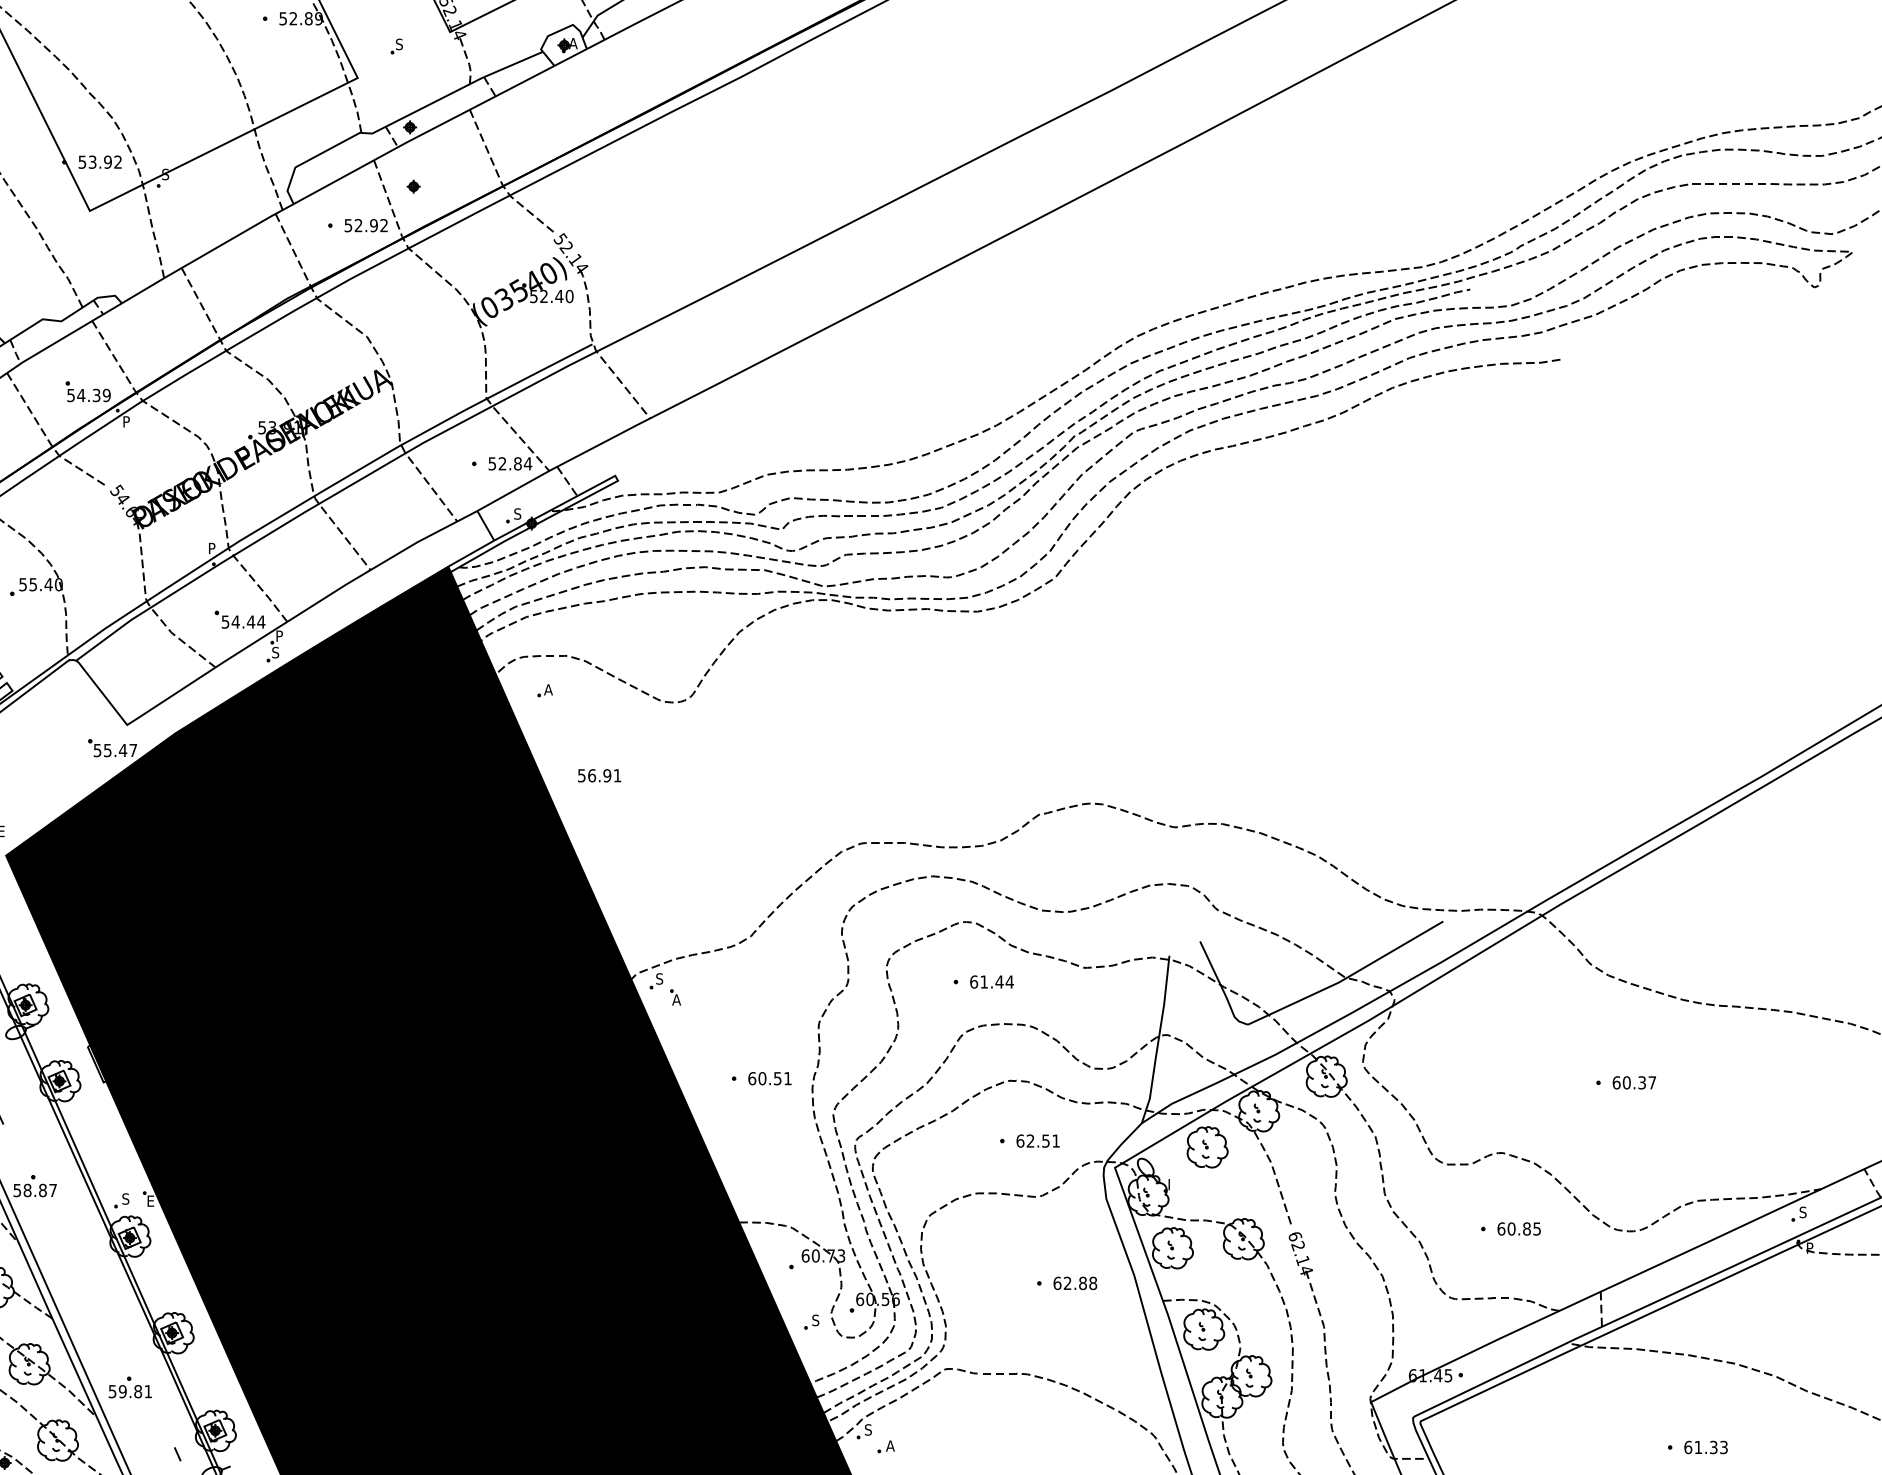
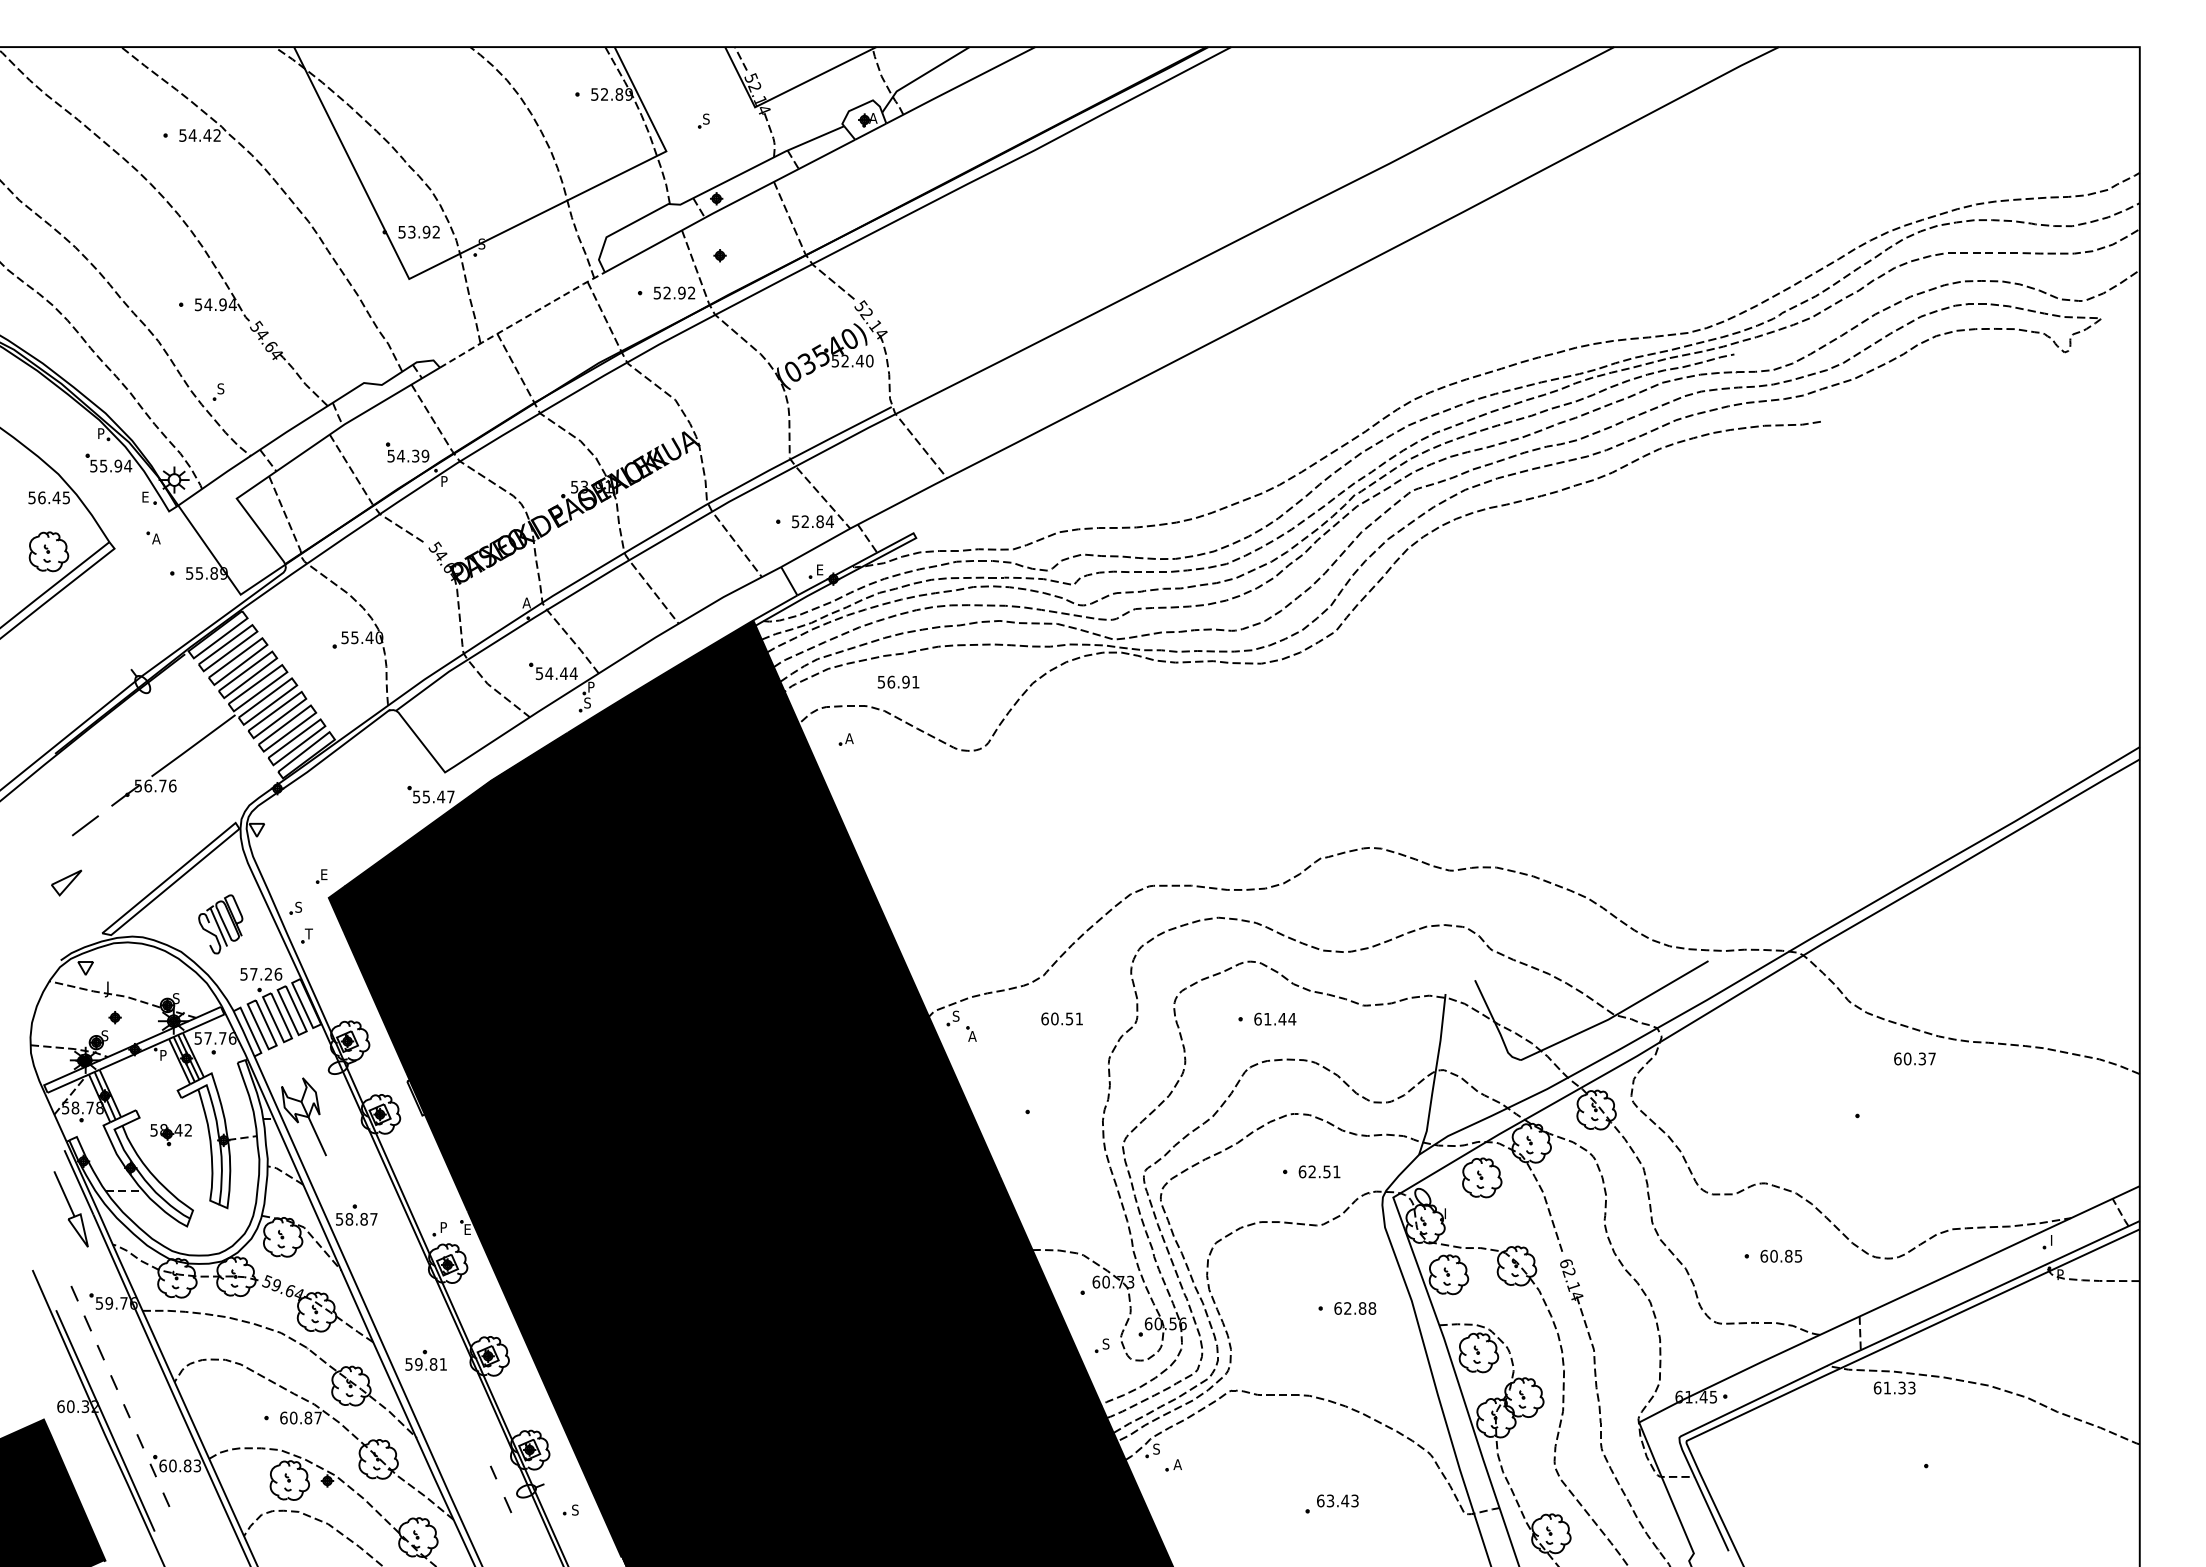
line: (207, 253) -> (522, 319), solid -> dashed
text: (517, 513) -> (819, 569), S -> E
text: (212, 547) -> (526, 602), P -> A
text: (599, 775) -> (898, 681), moved
text: (769, 1078) -> (1061, 1018), moved
text: (1633, 1082) -> (1914, 1058), moved
text: (125, 1199) -> (443, 1227), S -> P
text: (1802, 1211) -> (2053, 1239), S -> I
part: (129, 1387) -> (425, 1360), moved
text: (1705, 1446) -> (1894, 1387), moved

